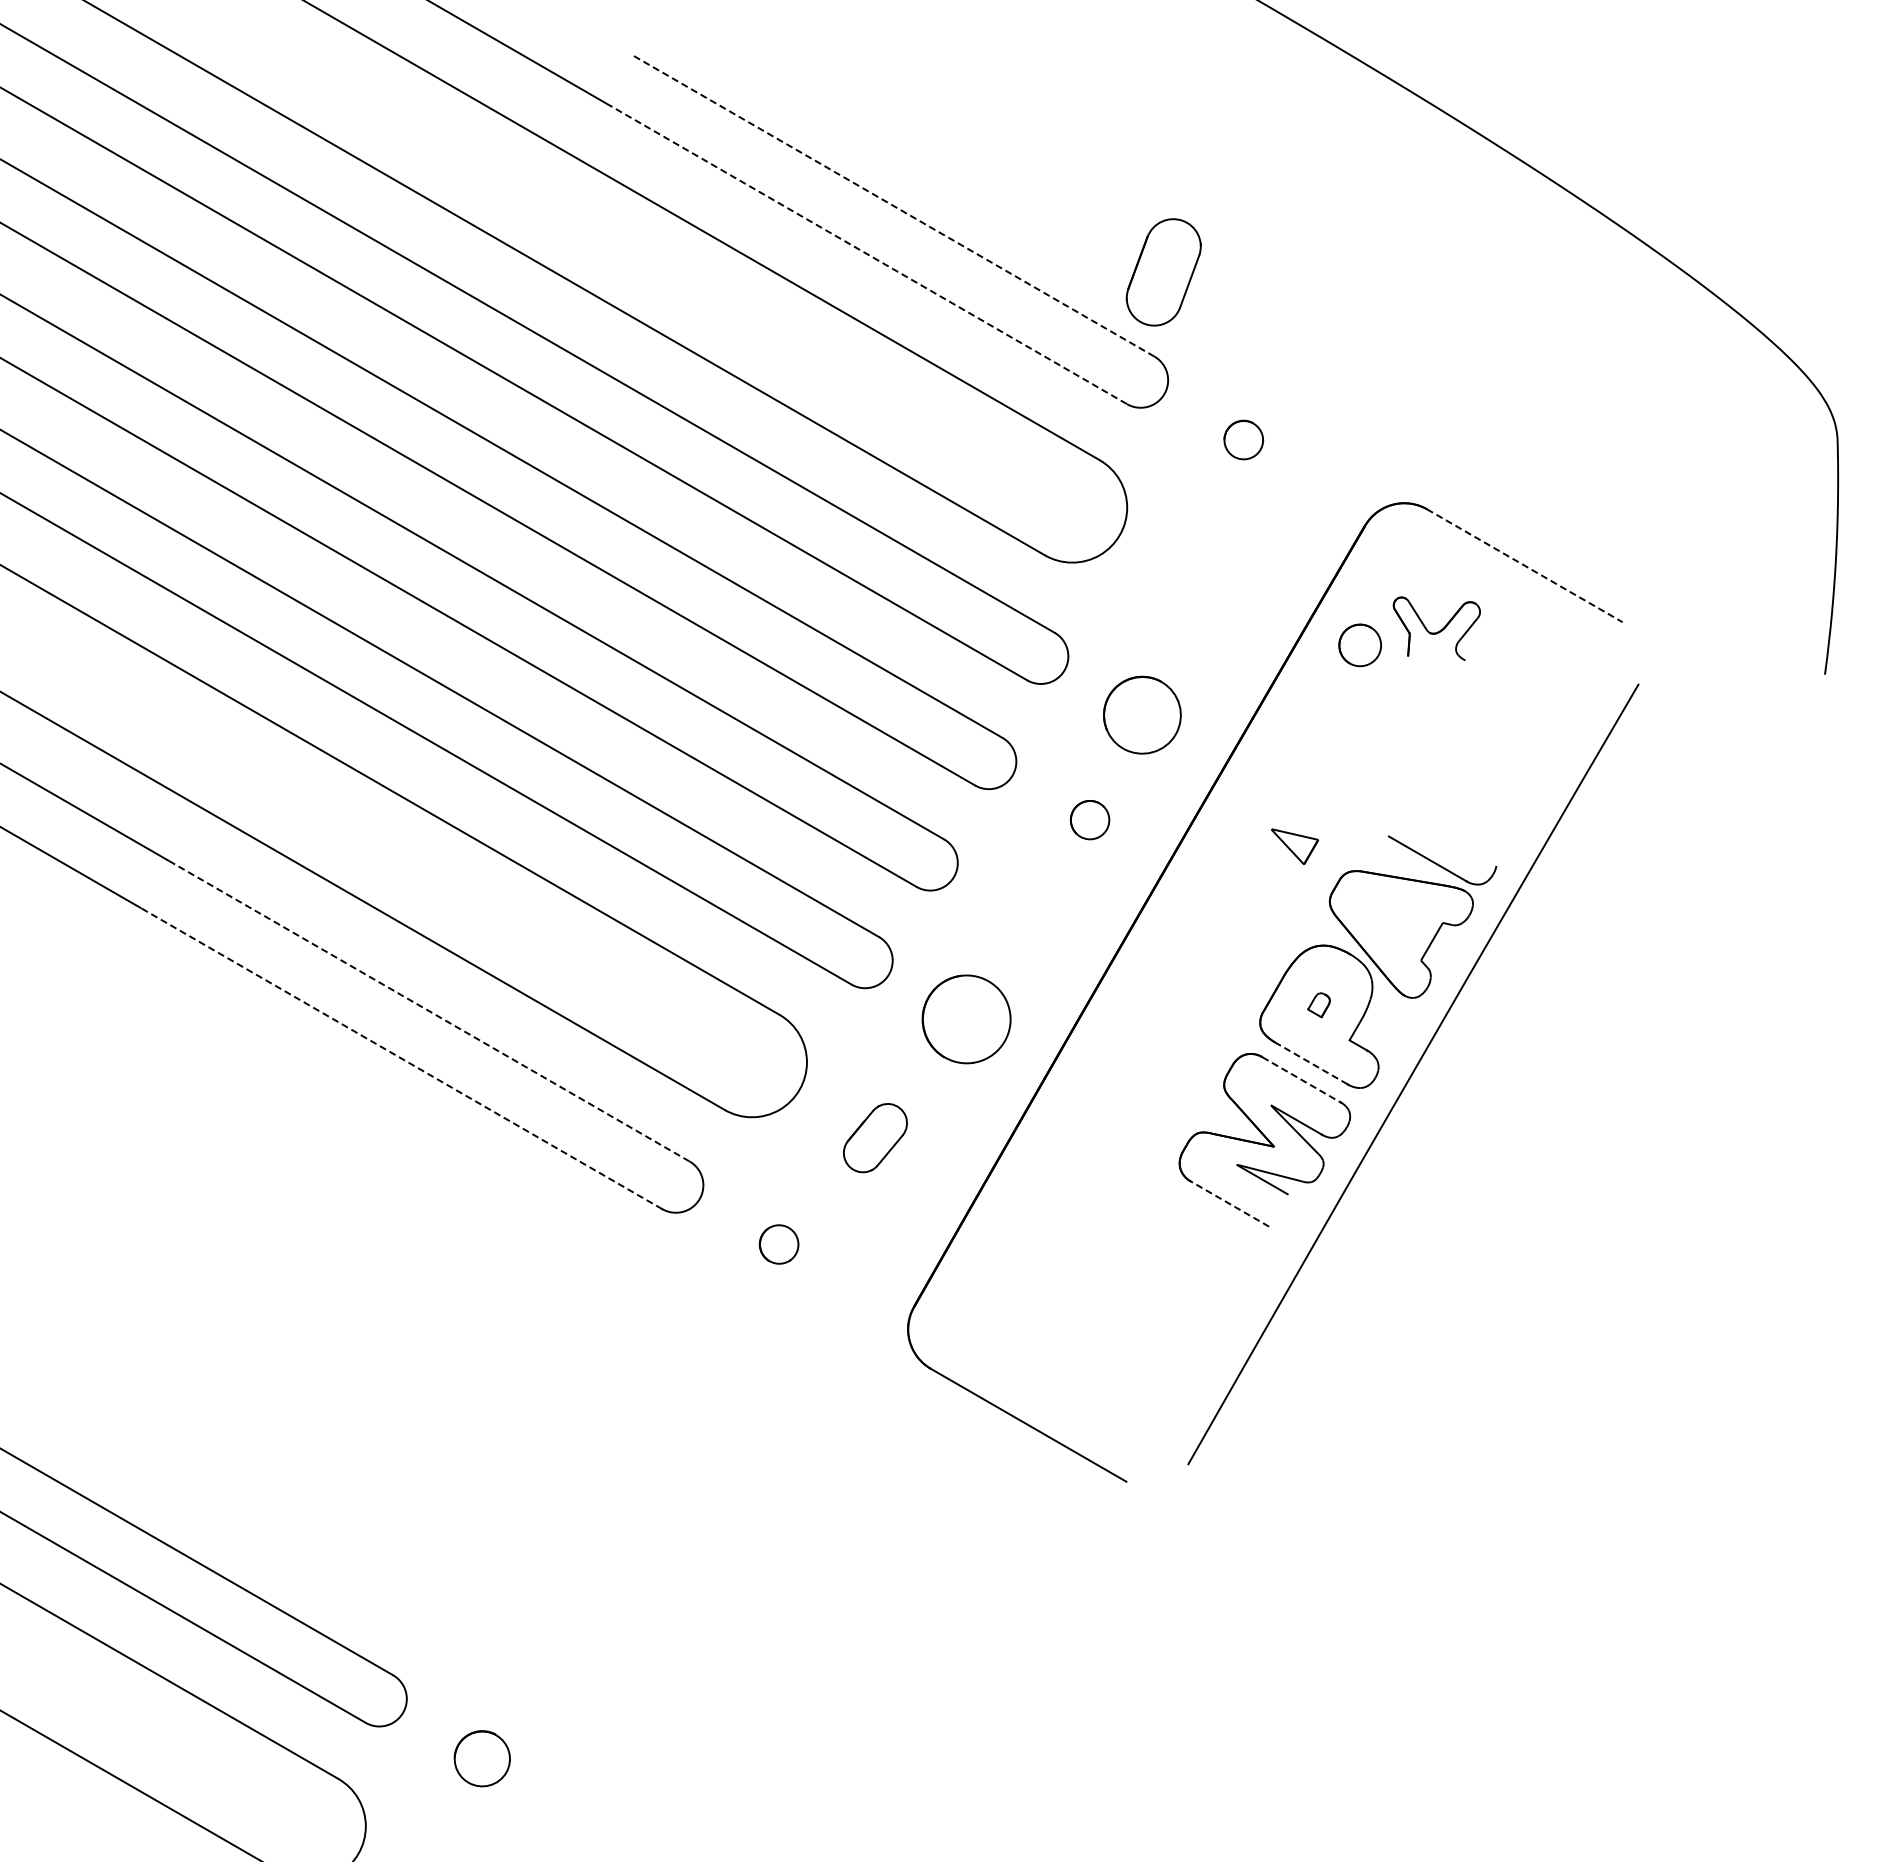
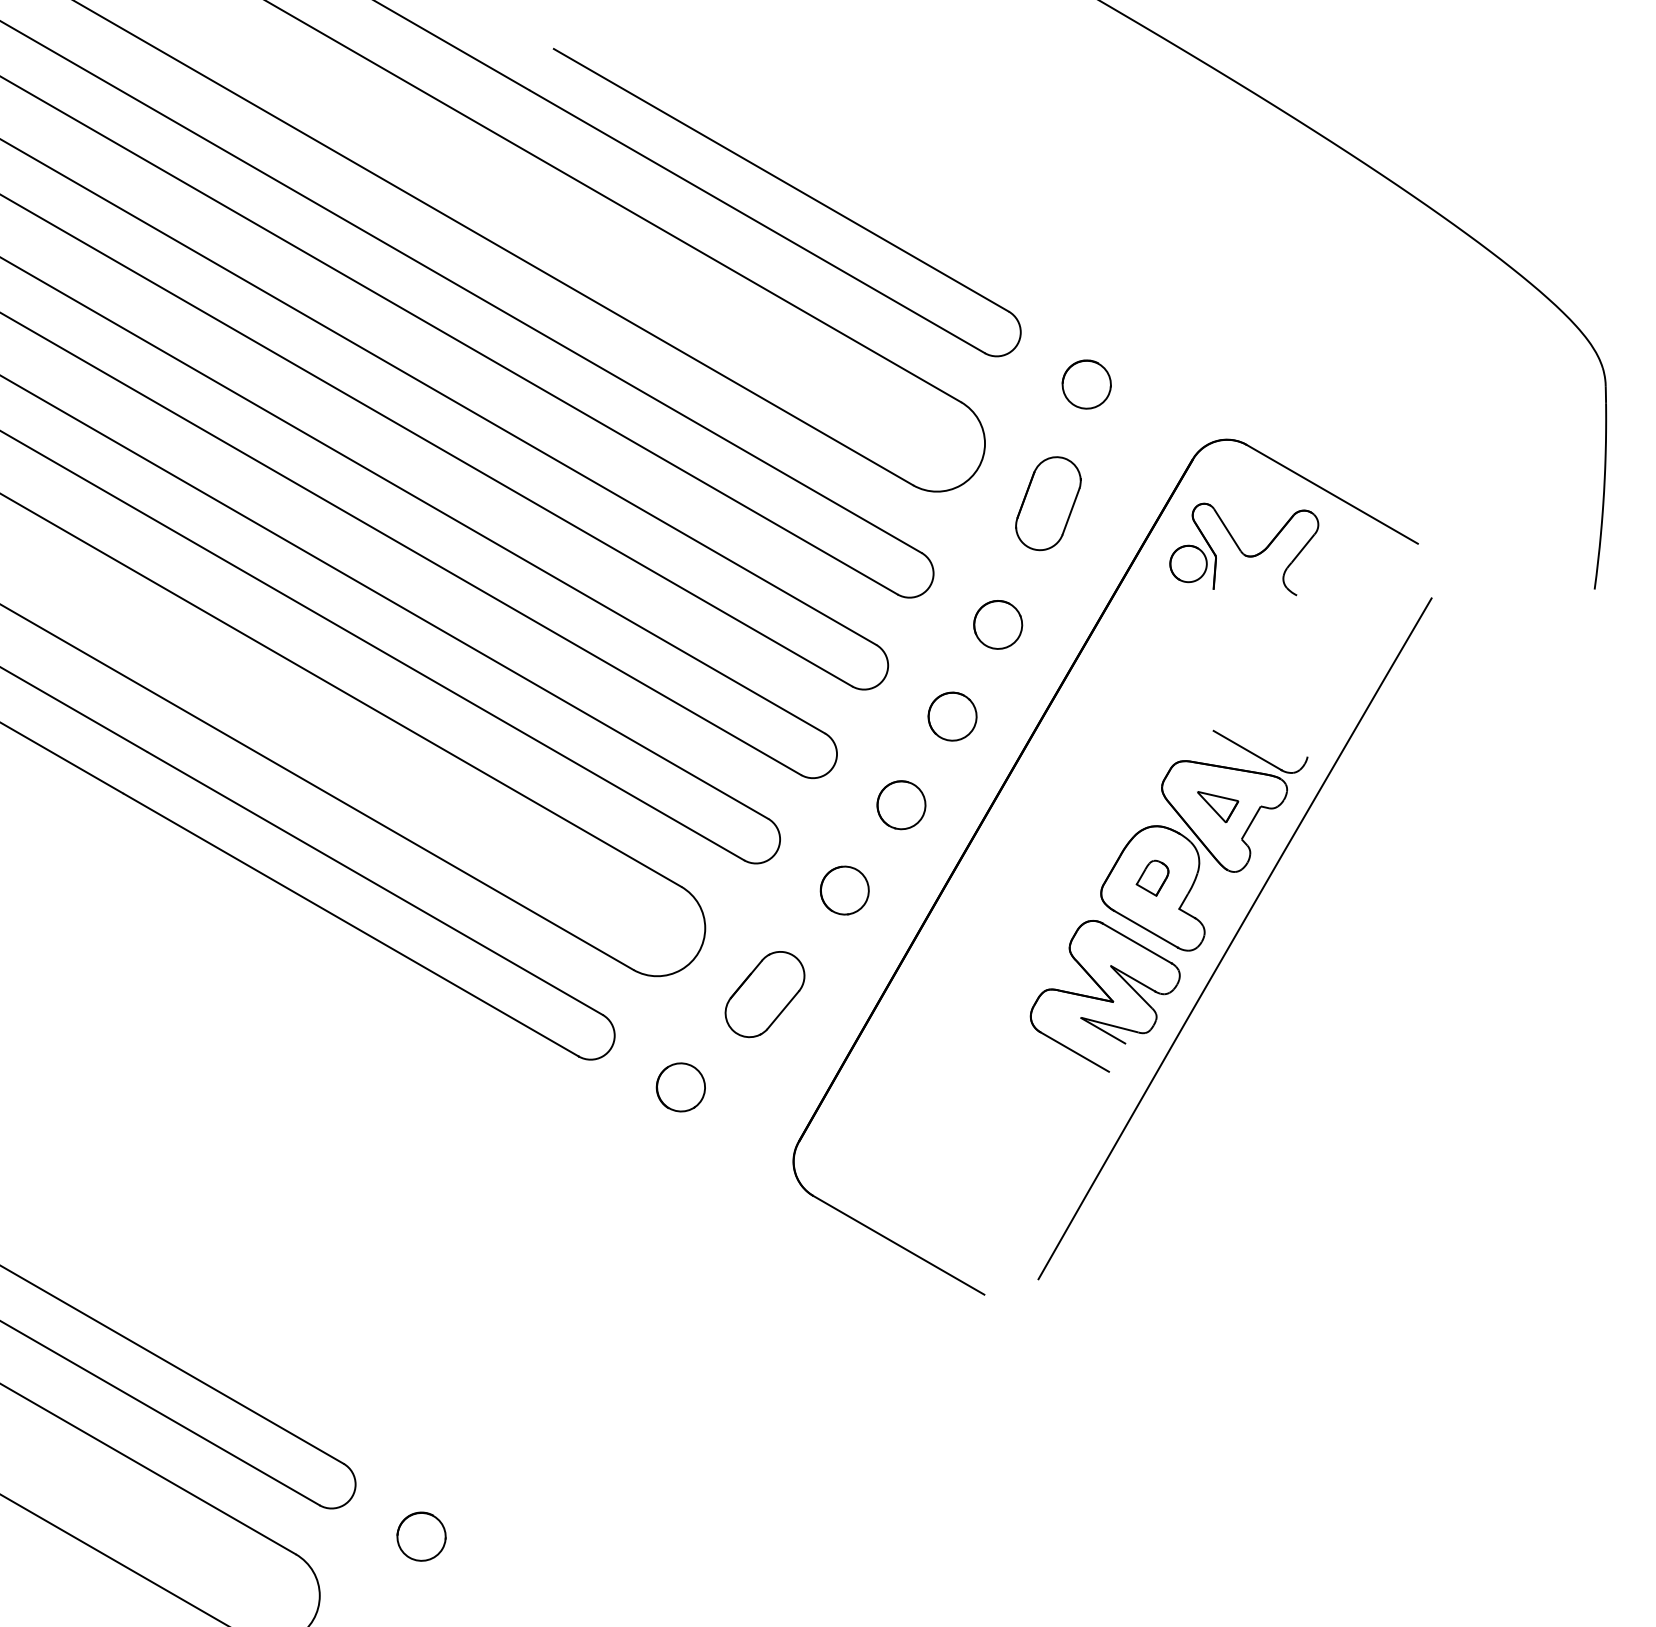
line: (894, 206) -> (781, 180), dashed -> solid
line: (866, 253) -> (757, 221), dashed -> solid
part: (1163, 272) -> (1048, 503), moved
part: (1243, 439) -> (1086, 384), size x1.43
line: (1525, 565) -> (1332, 494), dashed -> solid
part: (1436, 628) -> (1255, 549), size x1.67
part: (1141, 714) -> (997, 624), size x0.71
part: (1089, 819) -> (952, 716), size x1.43
part: (1294, 846) -> (1217, 806), moved
part: (1031, 921) -> (901, 805), added
part: (1318, 1005) -> (1152, 878), size x1.67
line: (429, 1011) -> (375, 883), dashed -> solid
part: (966, 1018) -> (844, 889), size x0.62
line: (401, 1058) -> (350, 924), dashed -> solid
line: (1311, 1063) -> (1146, 929), dashed -> solid
line: (1301, 1080) -> (1137, 944), dashed -> solid
part: (875, 1137) -> (765, 993), size x1.43
line: (1229, 1203) -> (1074, 1051), dashed -> solid
part: (778, 1244) -> (680, 1087), size x1.43

